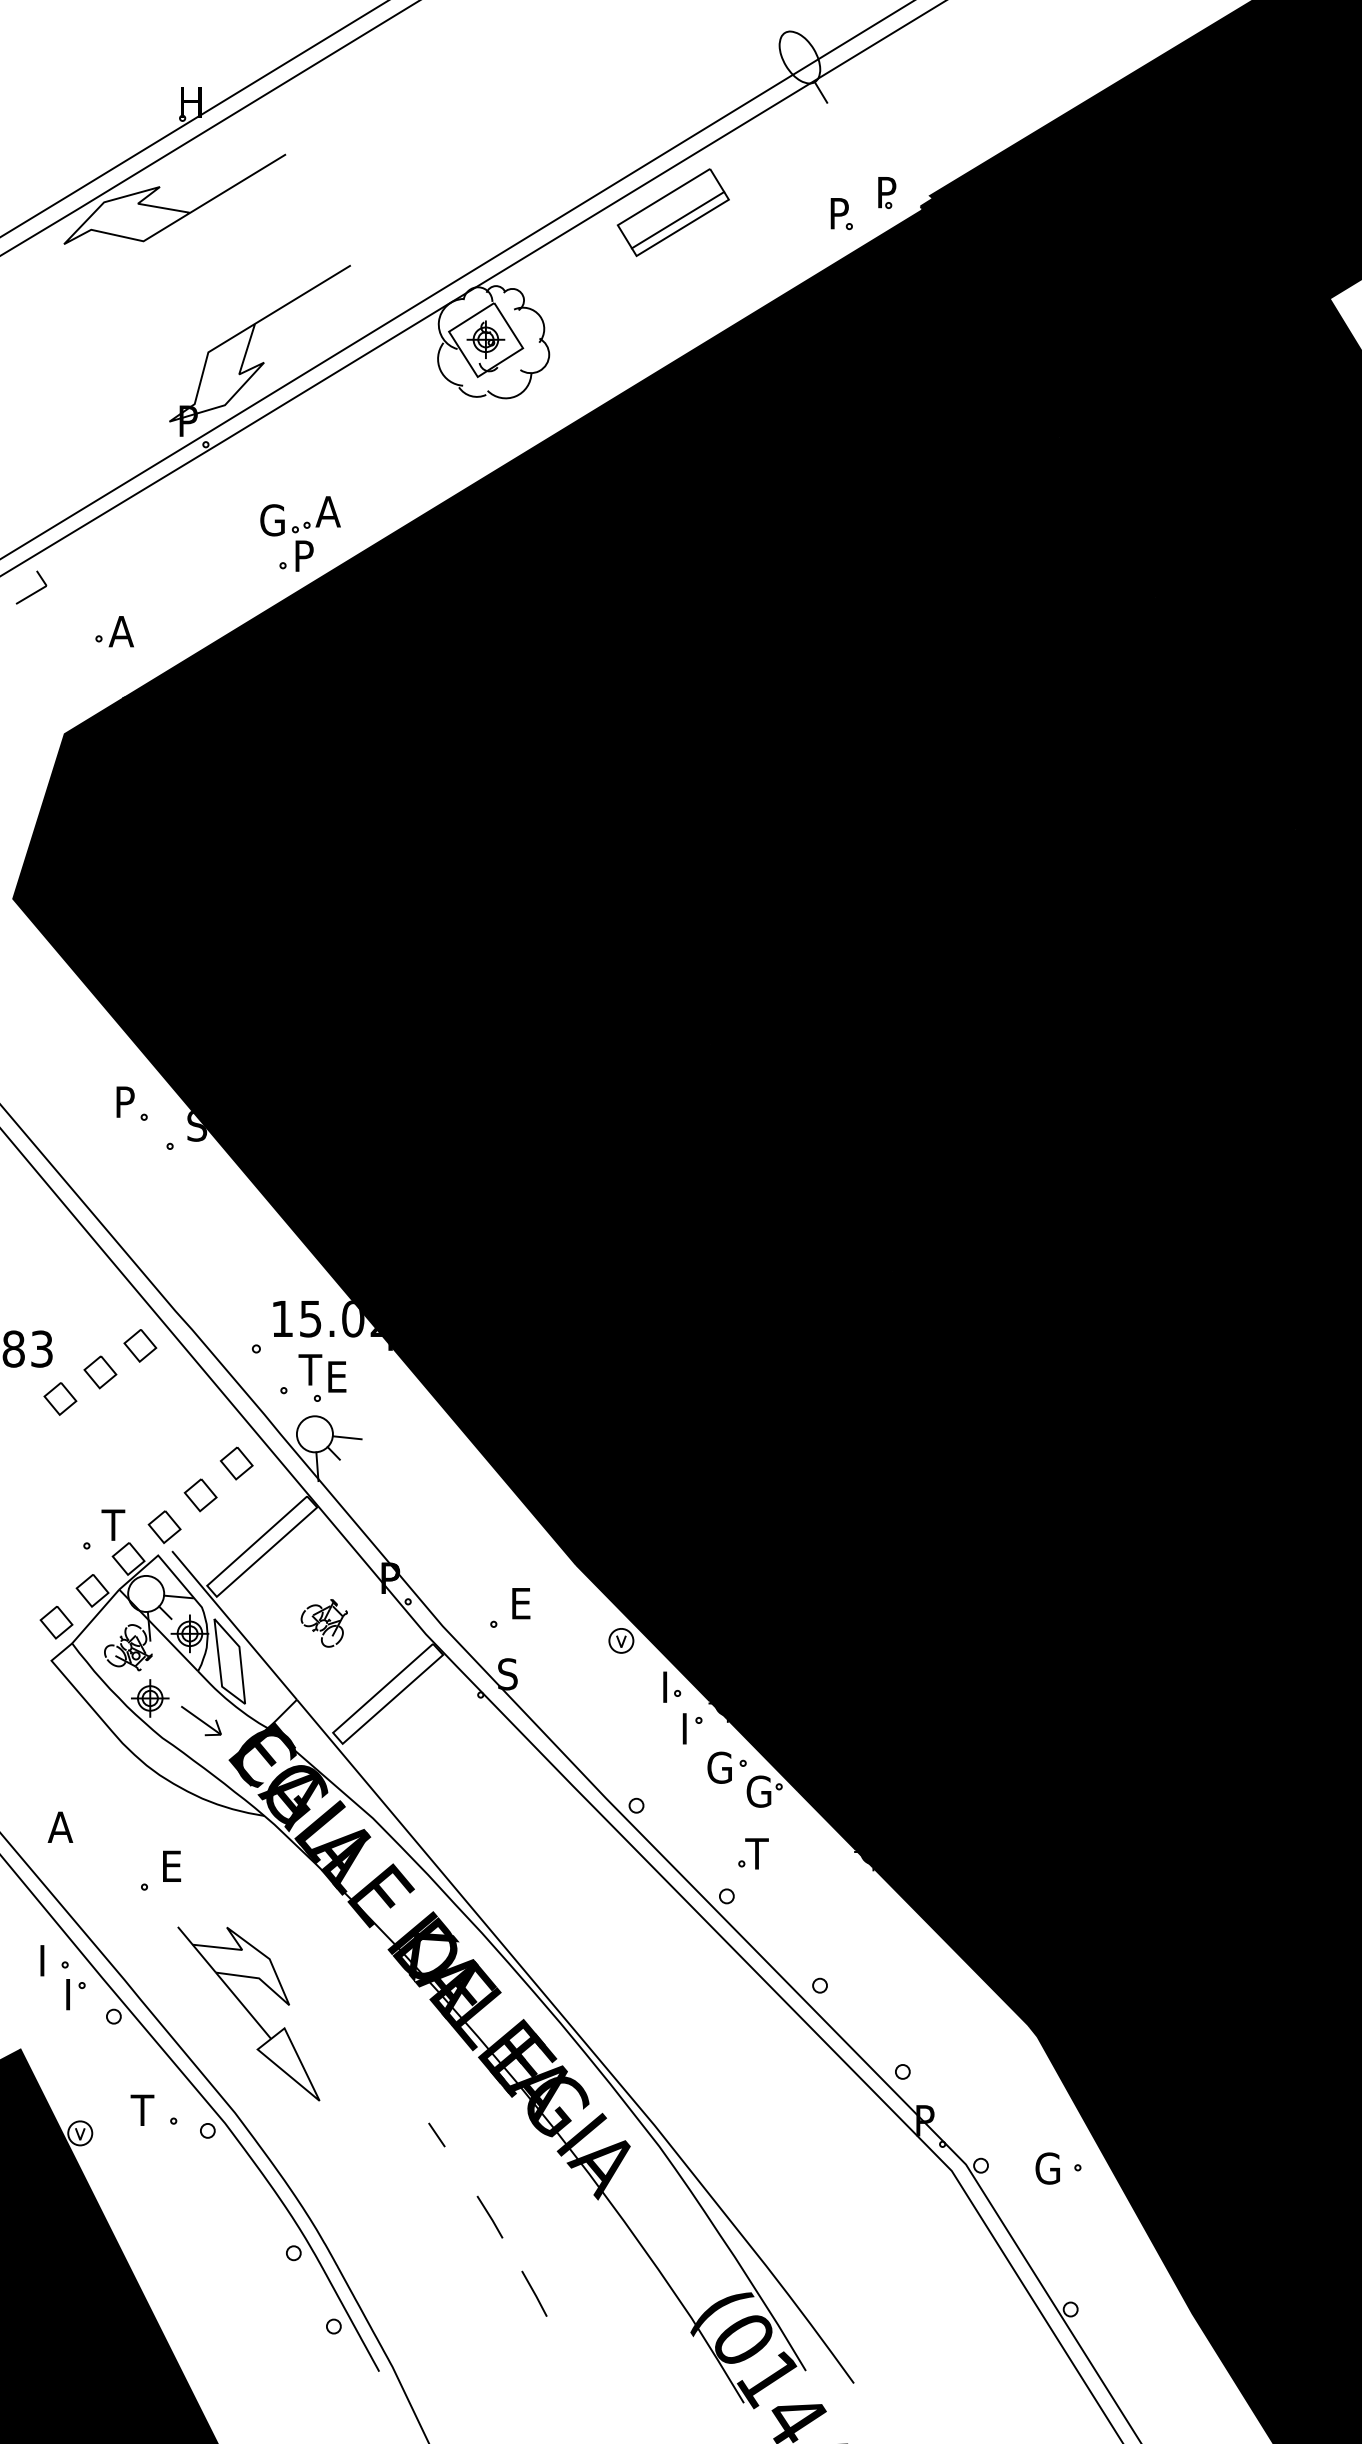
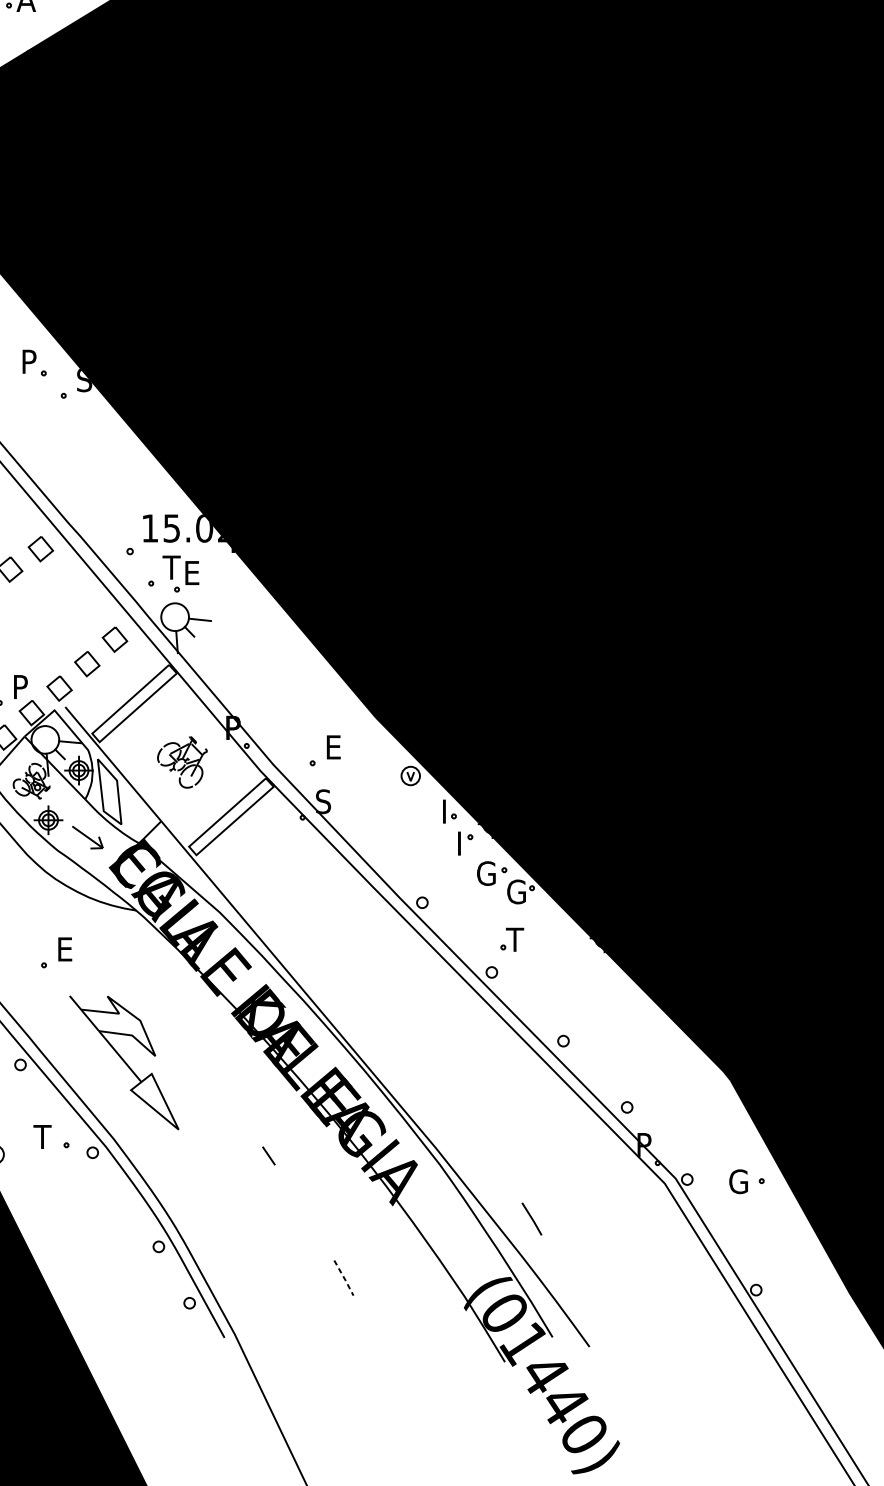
text: (113, 1524) -> (20, 686), T -> P
part: (323, 1623) -> (181, 762), size x1.4
line: (489, 2217) -> (531, 1219), moved
line: (534, 2293) -> (343, 1277), solid -> dashed

